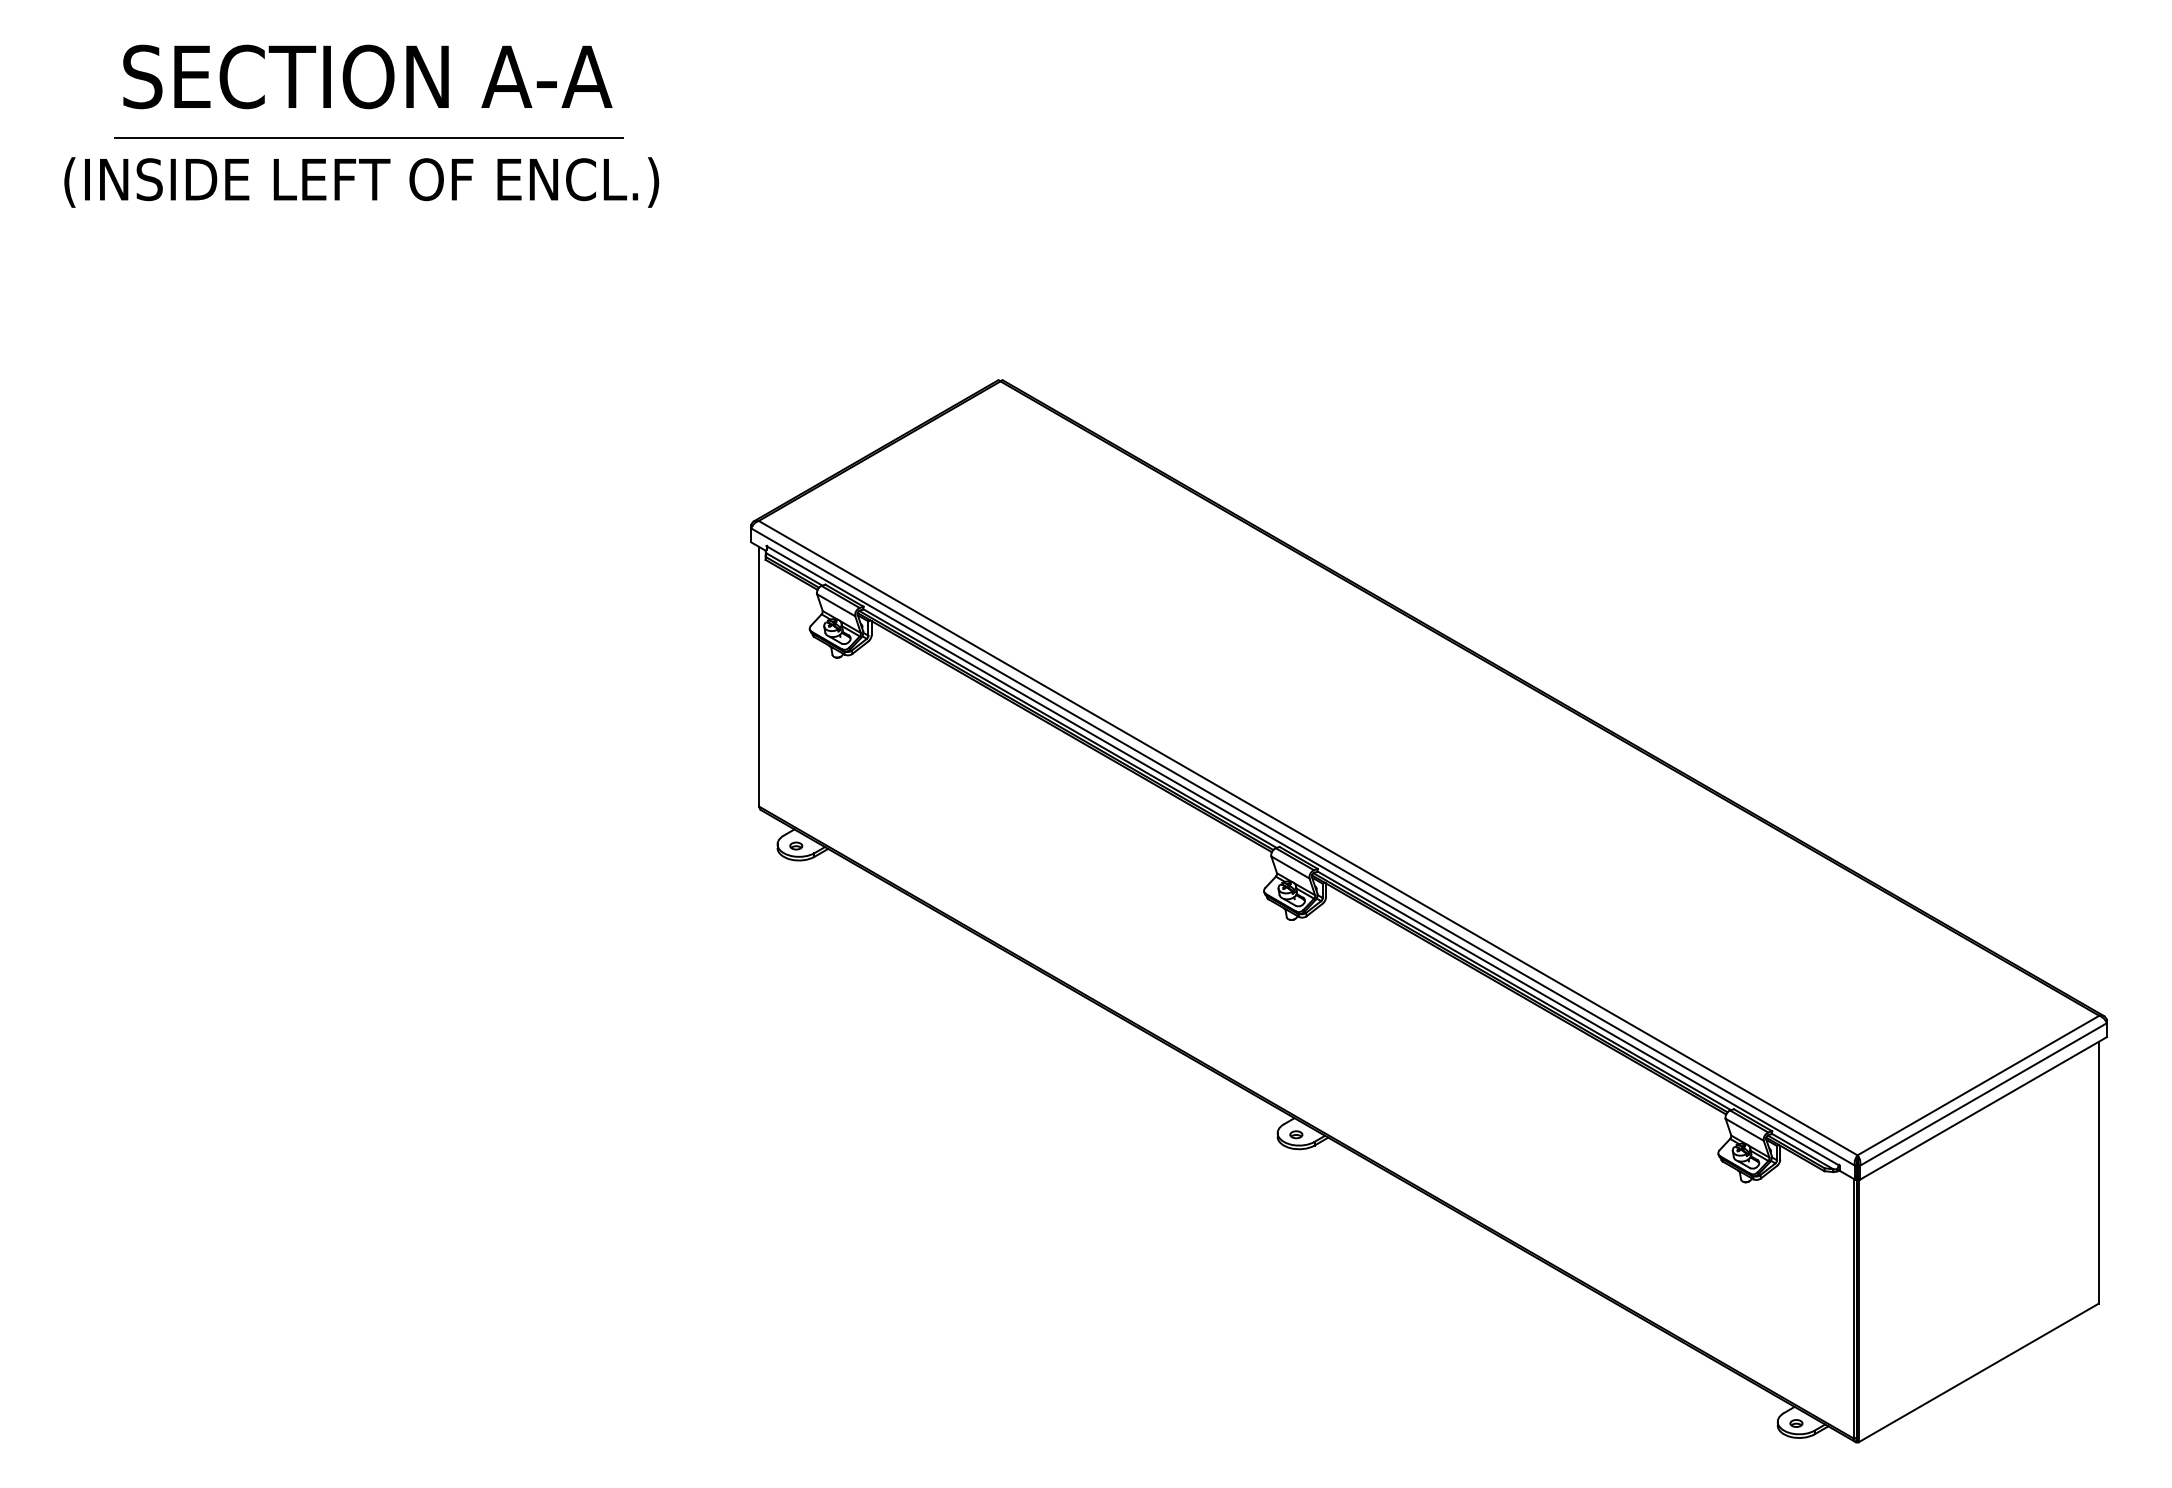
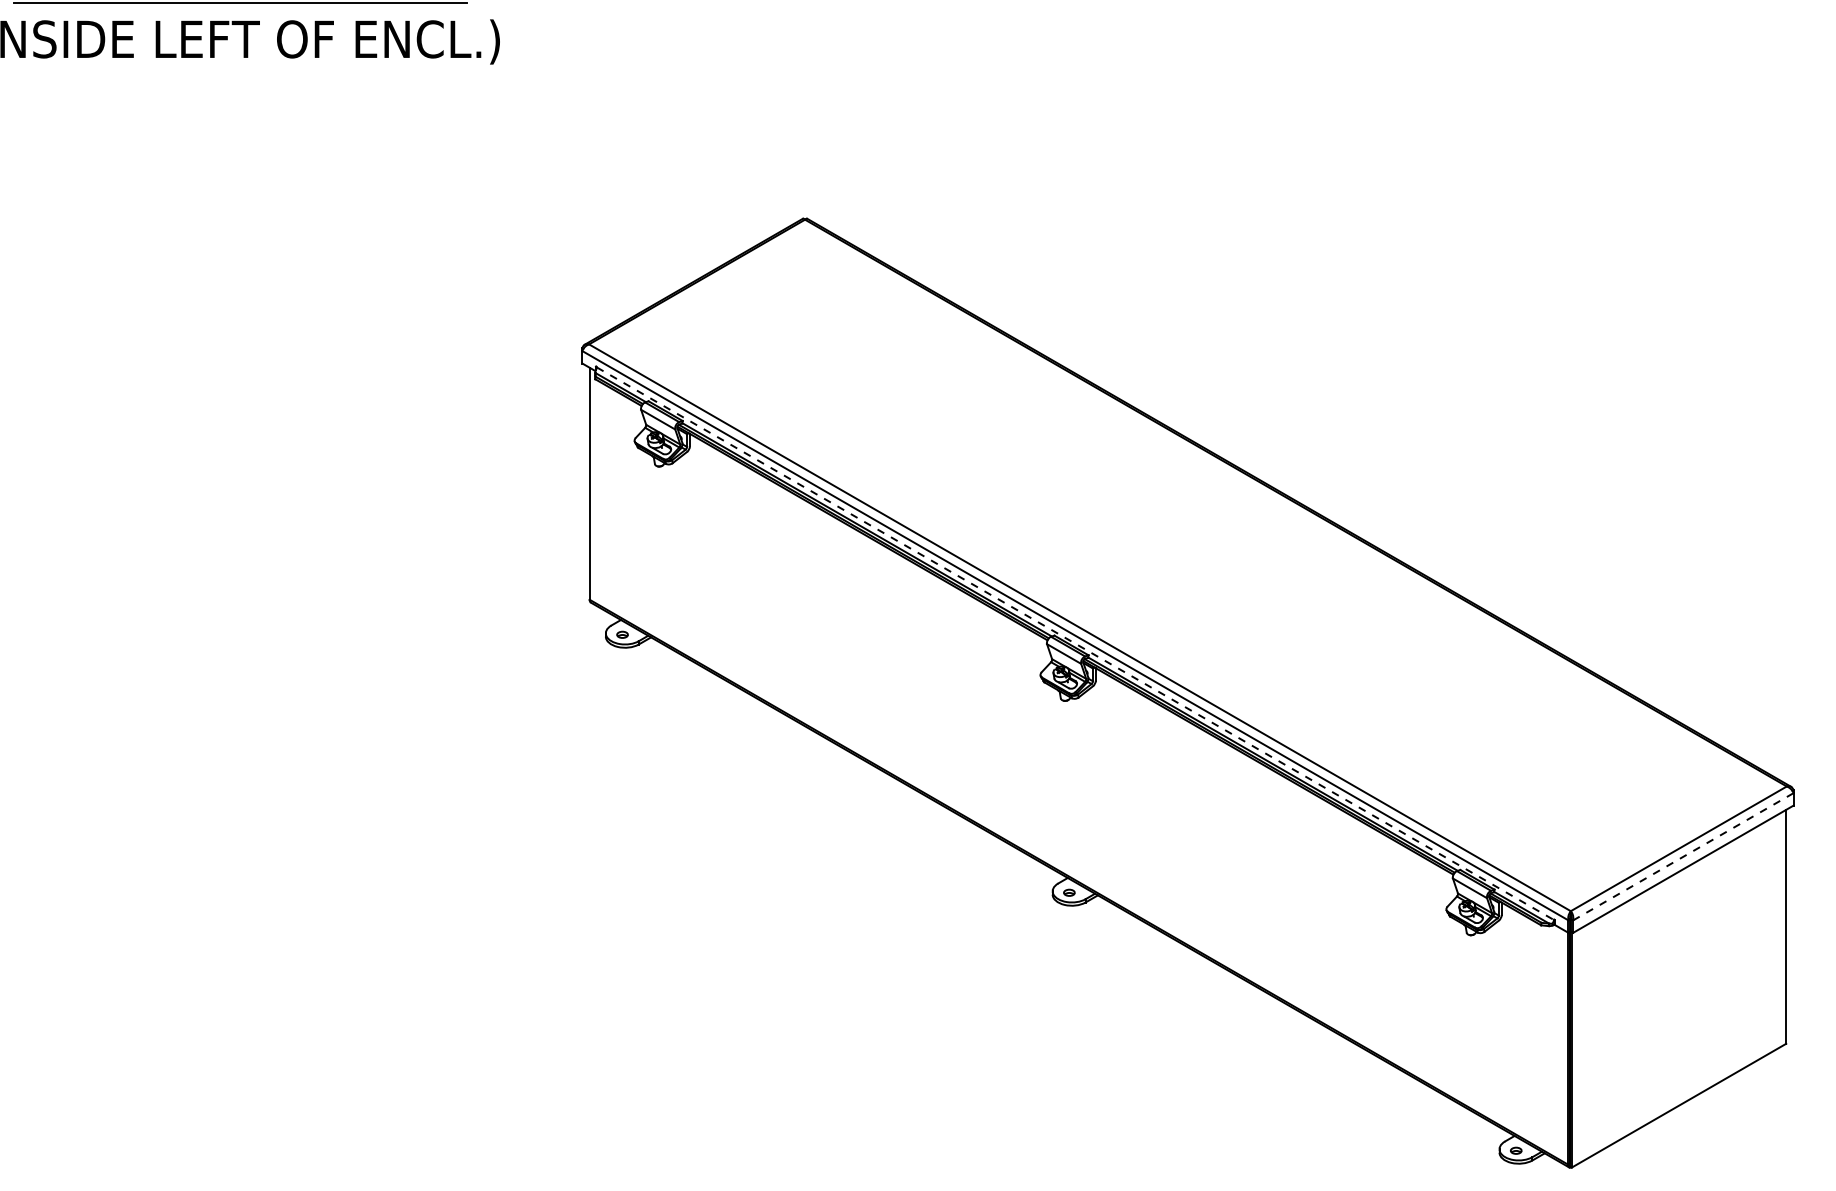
line: (1303, 856) -> (1075, 644), solid -> dashed
line: (1983, 1094) -> (1683, 856), solid -> dashed

